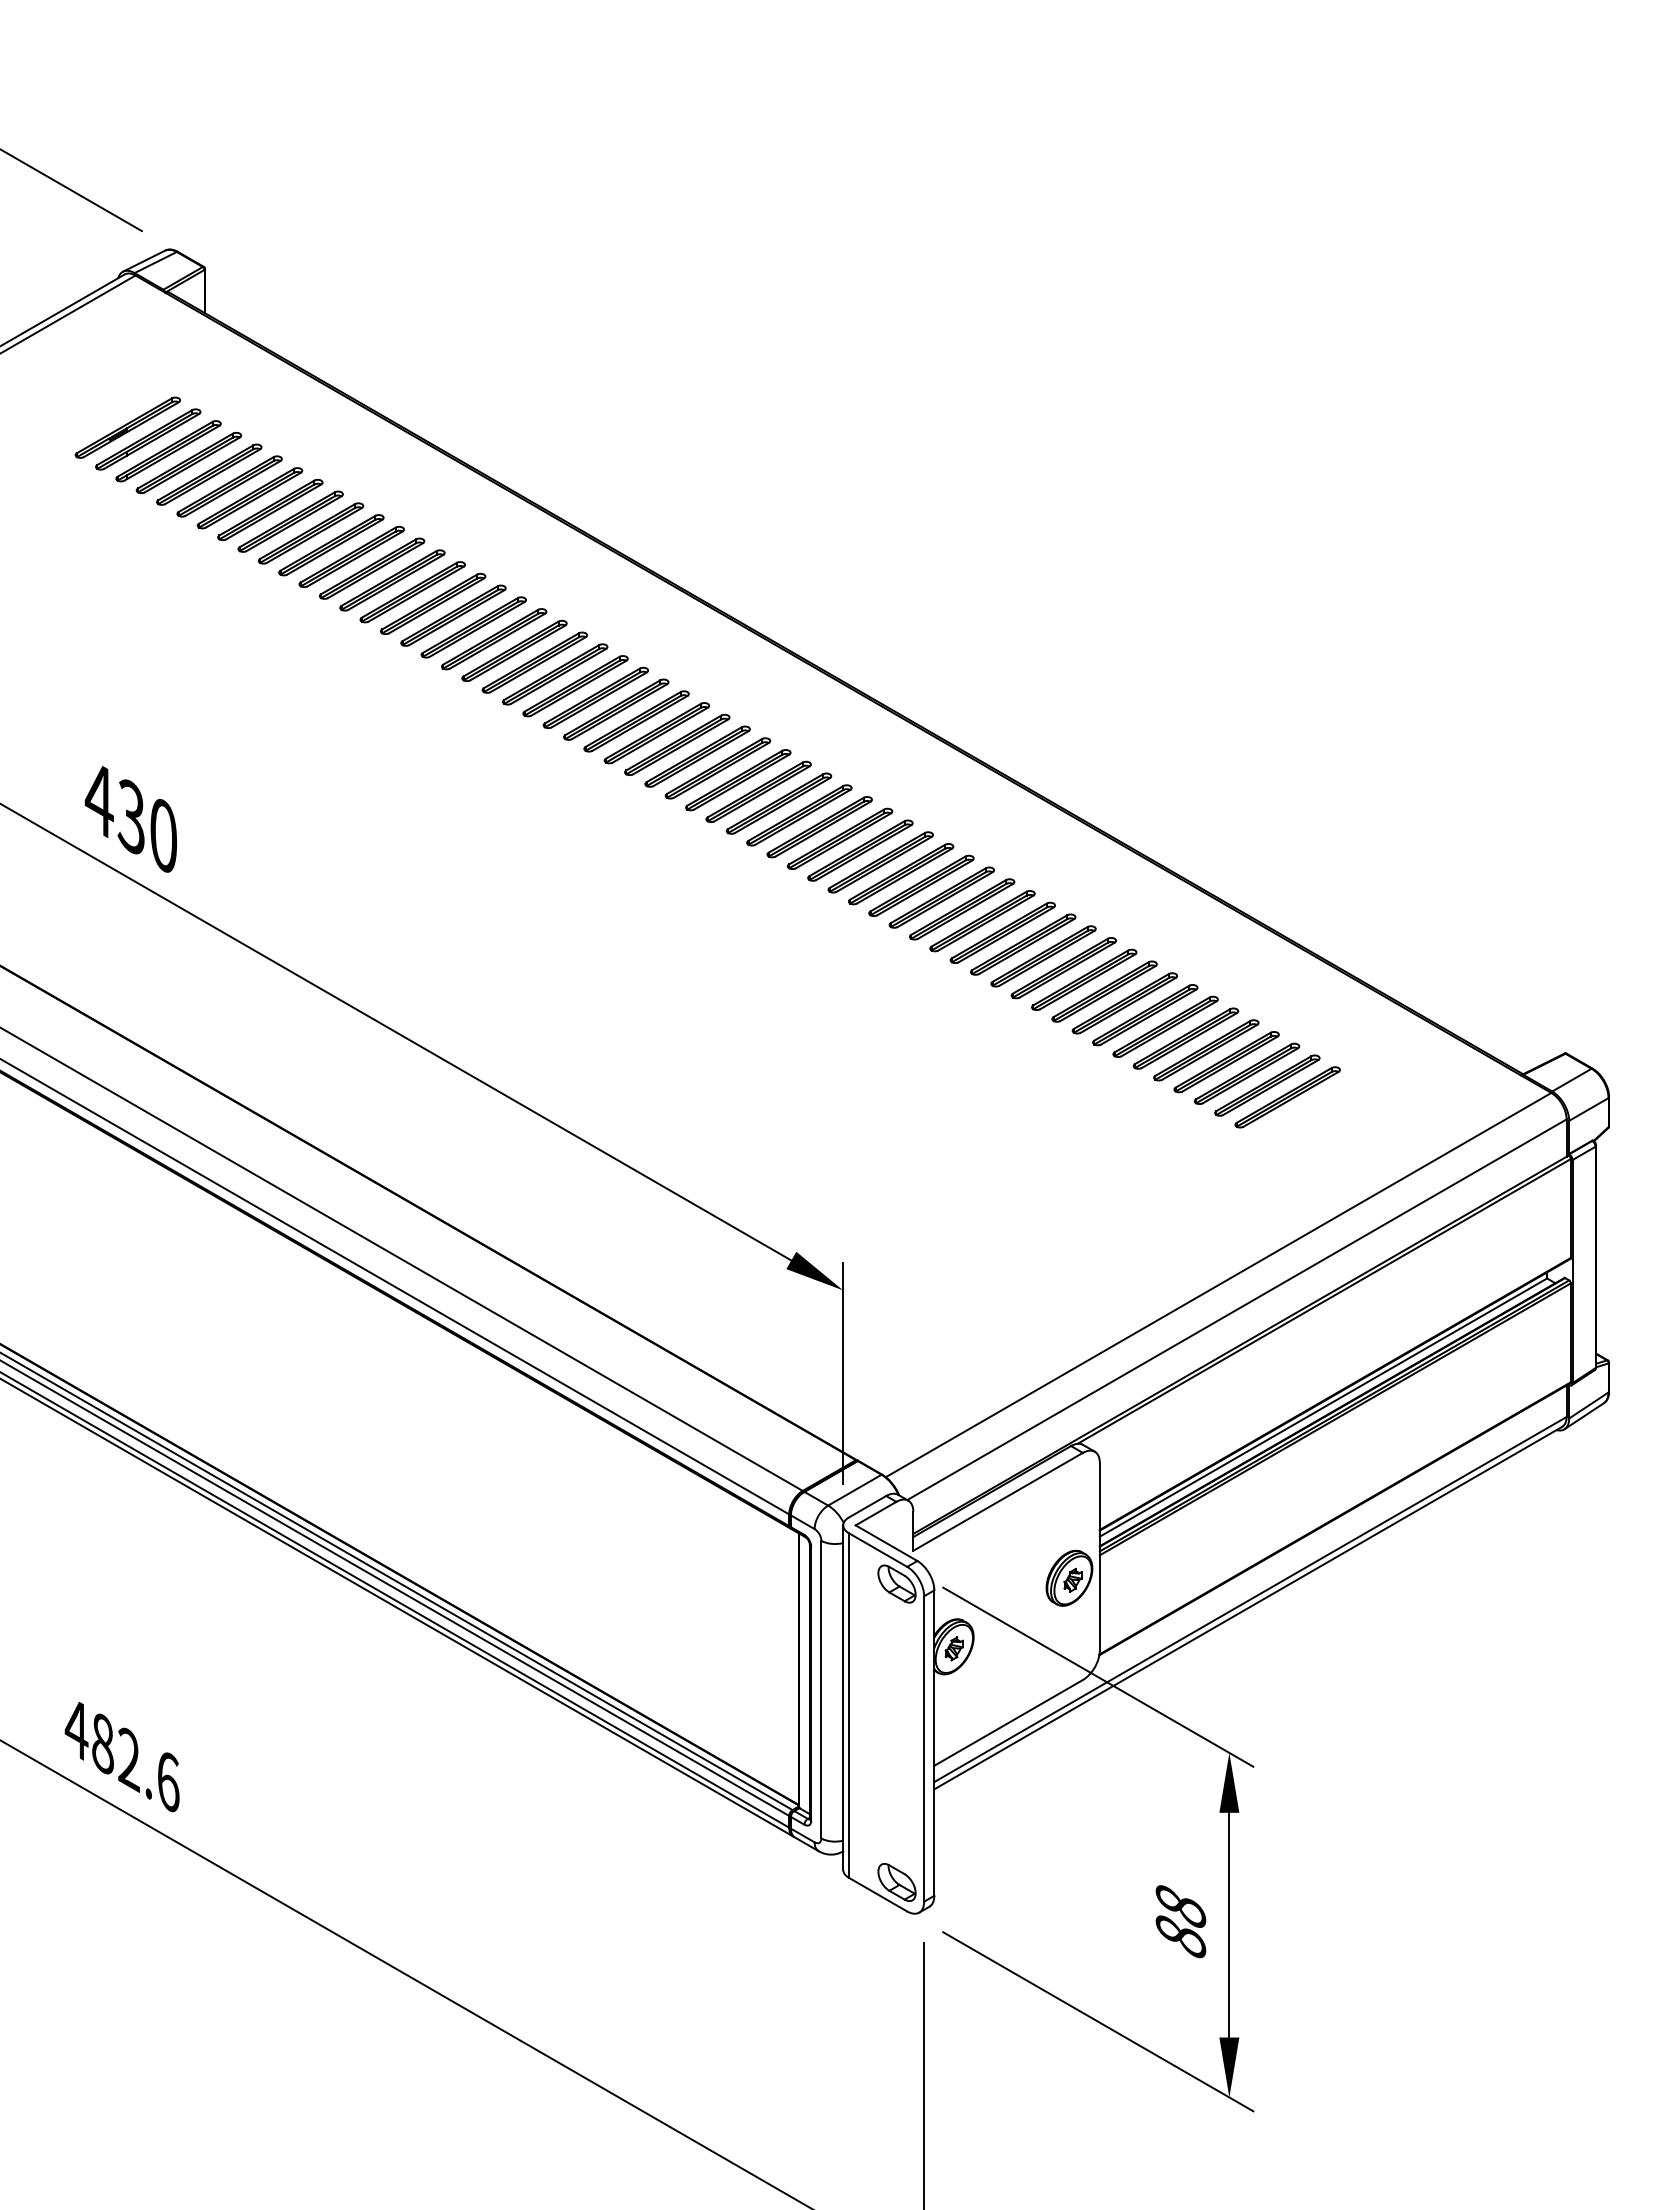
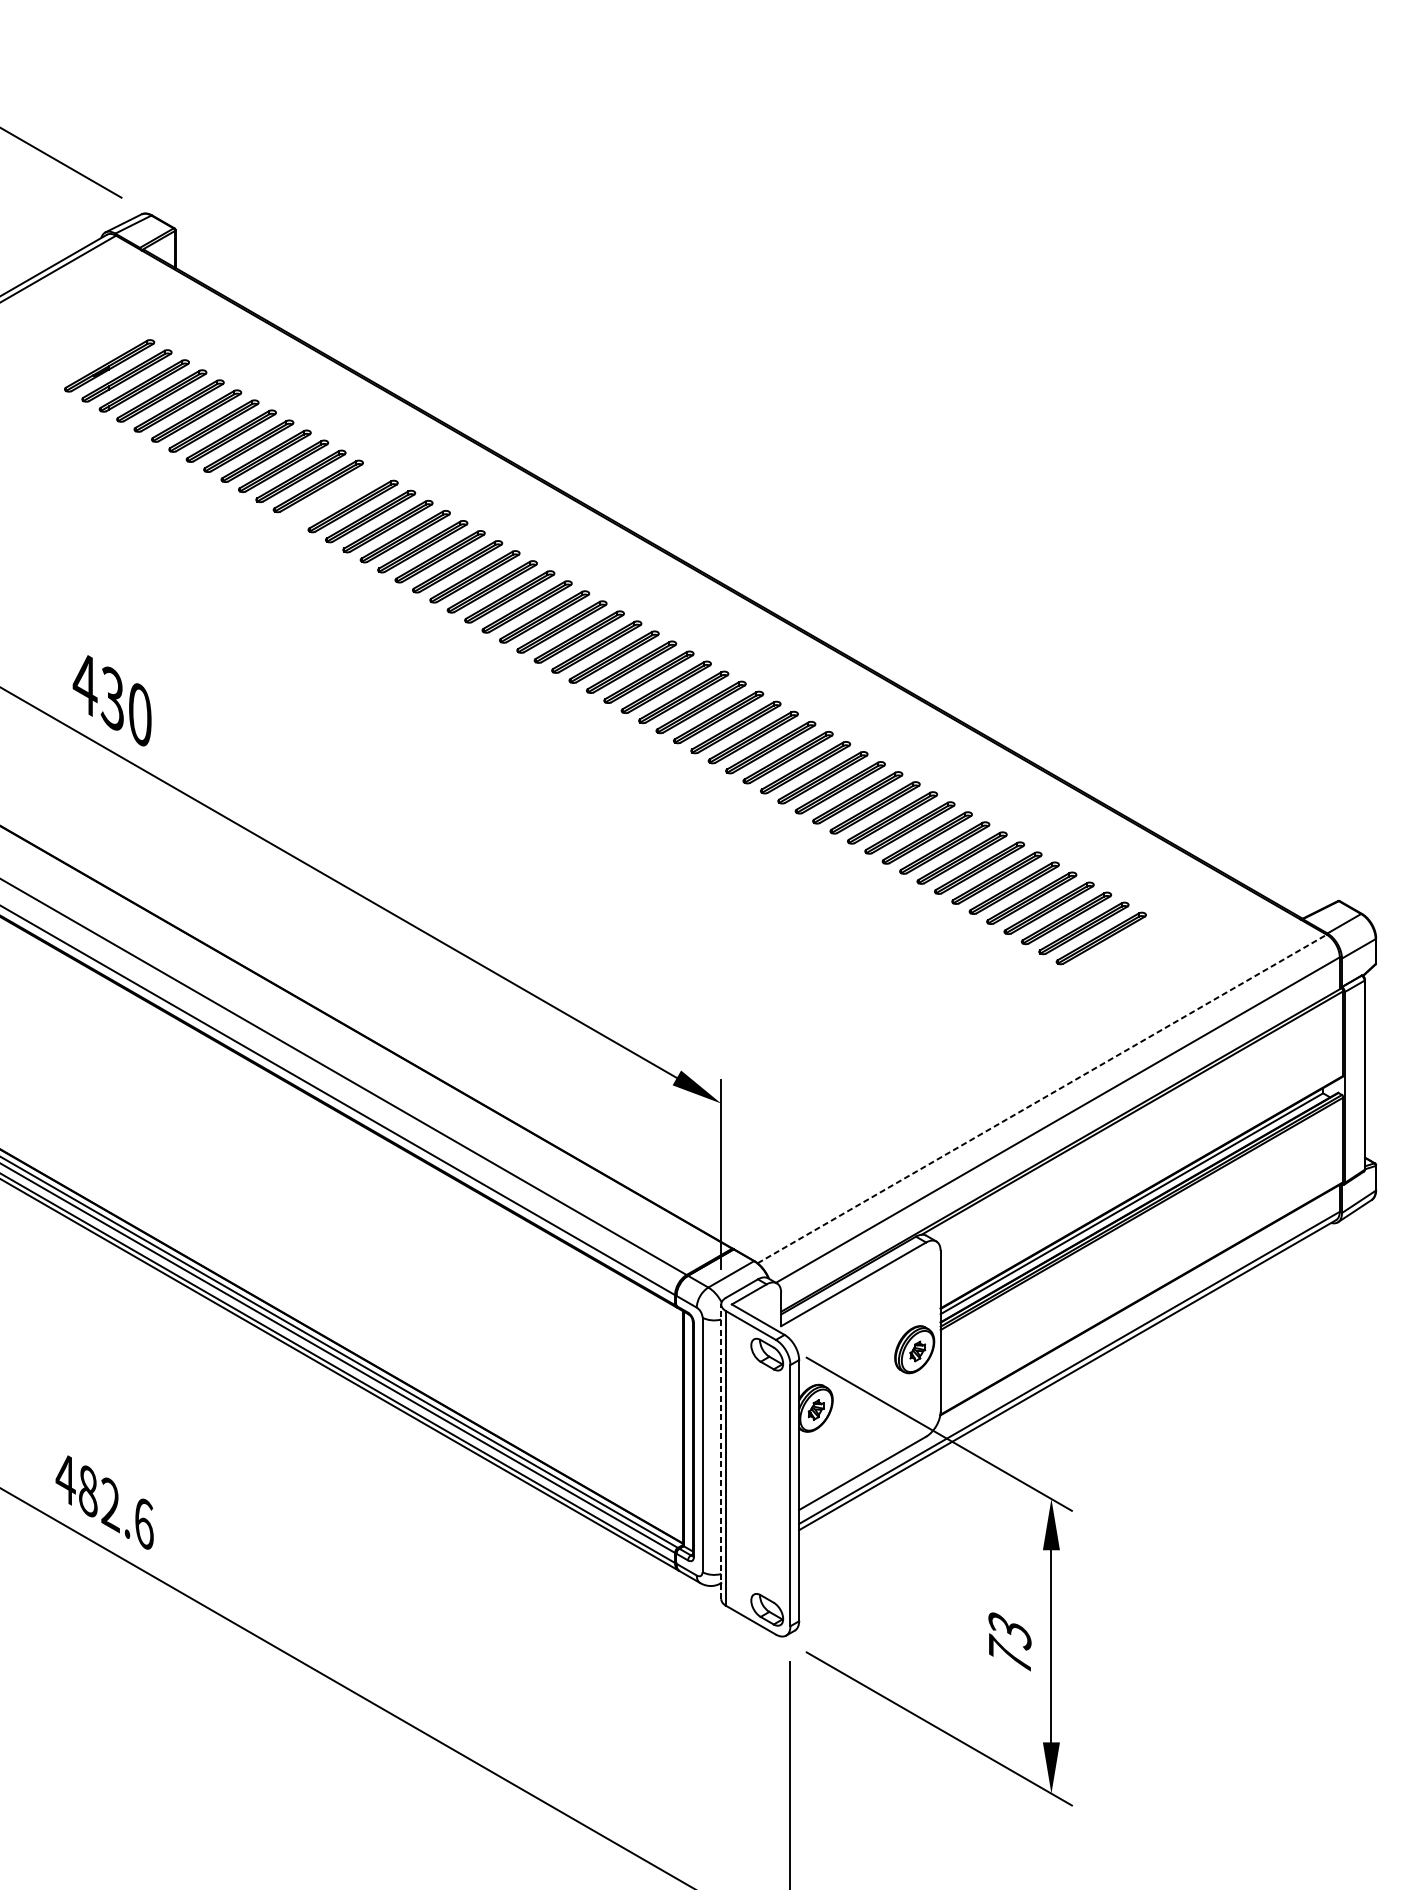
part: (392, 580) -> (335, 496), removed
line: (1219, 1284) -> (1042, 1098), solid -> dashed
line: (843, 1697) -> (721, 1451), solid -> dashed
text: (1180, 1921) -> (1009, 1643), 88 -> 73

